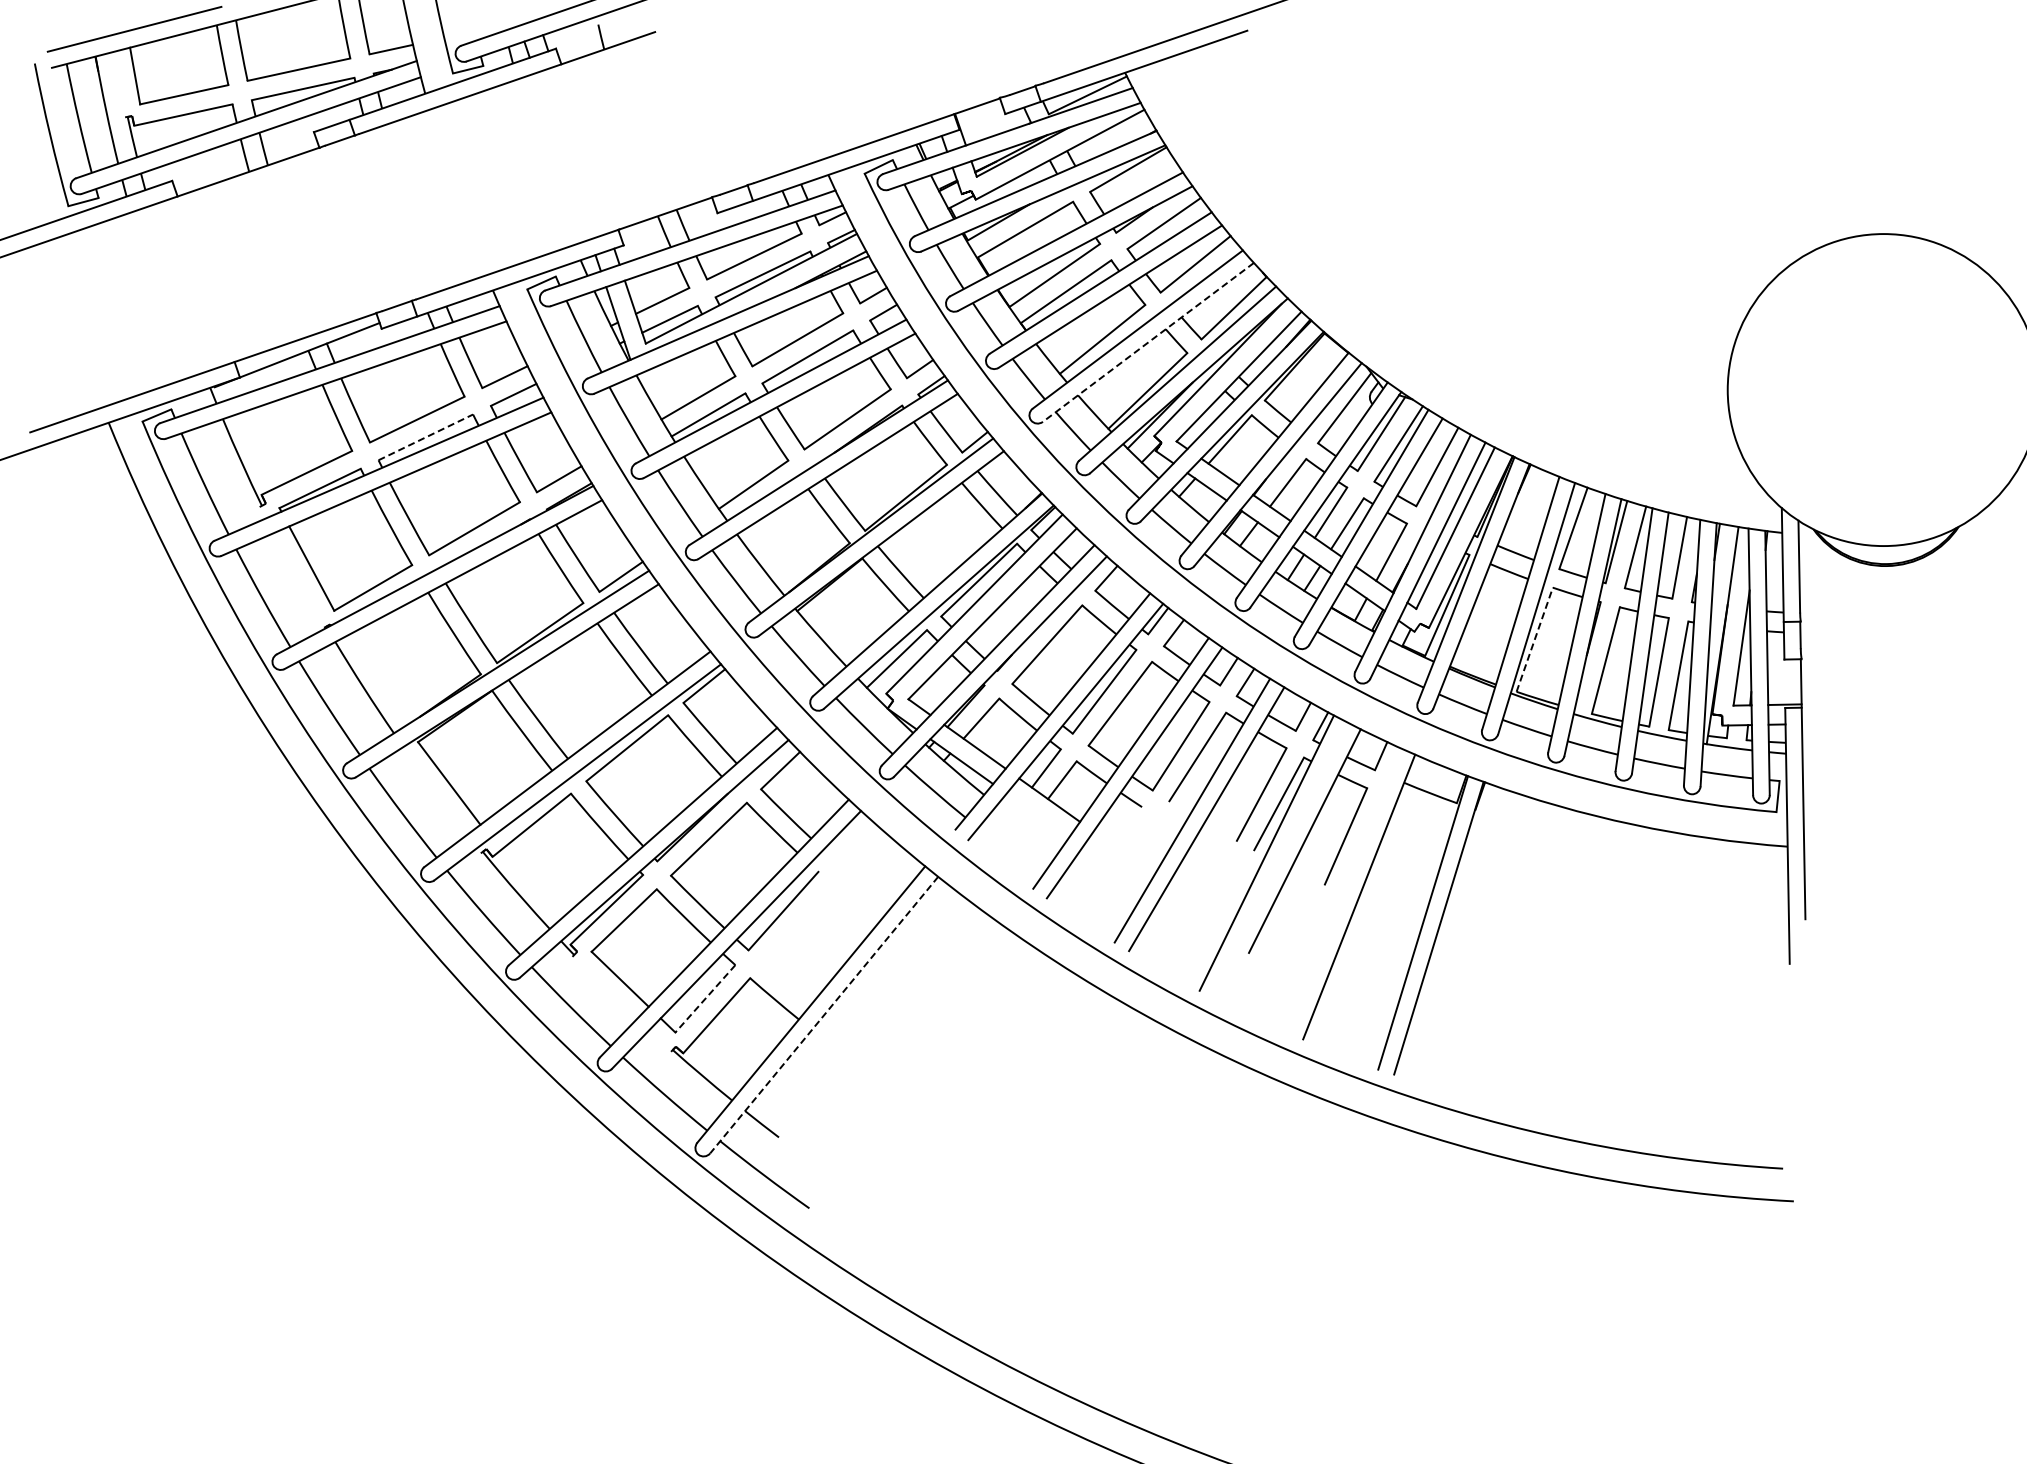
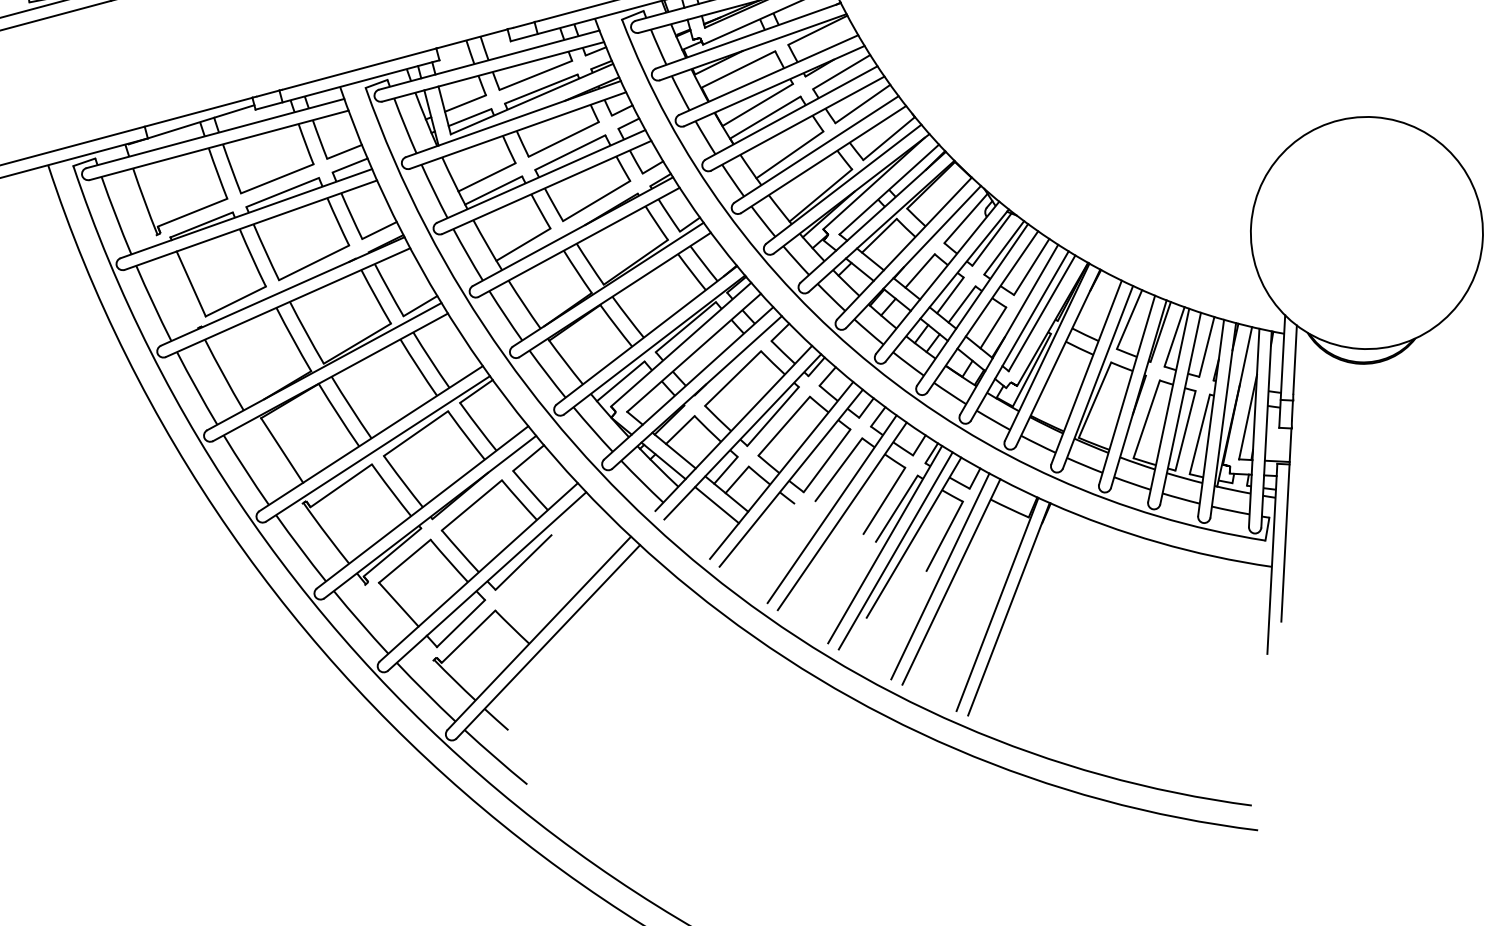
line: (1147, 342) -> (823, 159), dashed -> solid
line: (425, 437) -> (282, 192), dashed -> solid
line: (1534, 639) -> (1094, 399), dashed -> solid
line: (1037, 815) -> (716, 504), added
line: (1281, 860) -> (895, 550), added
line: (1343, 890) -> (940, 576), added
line: (705, 999) -> (461, 624), dashed -> solid
line: (823, 1015) -> (547, 642), dashed -> solid

